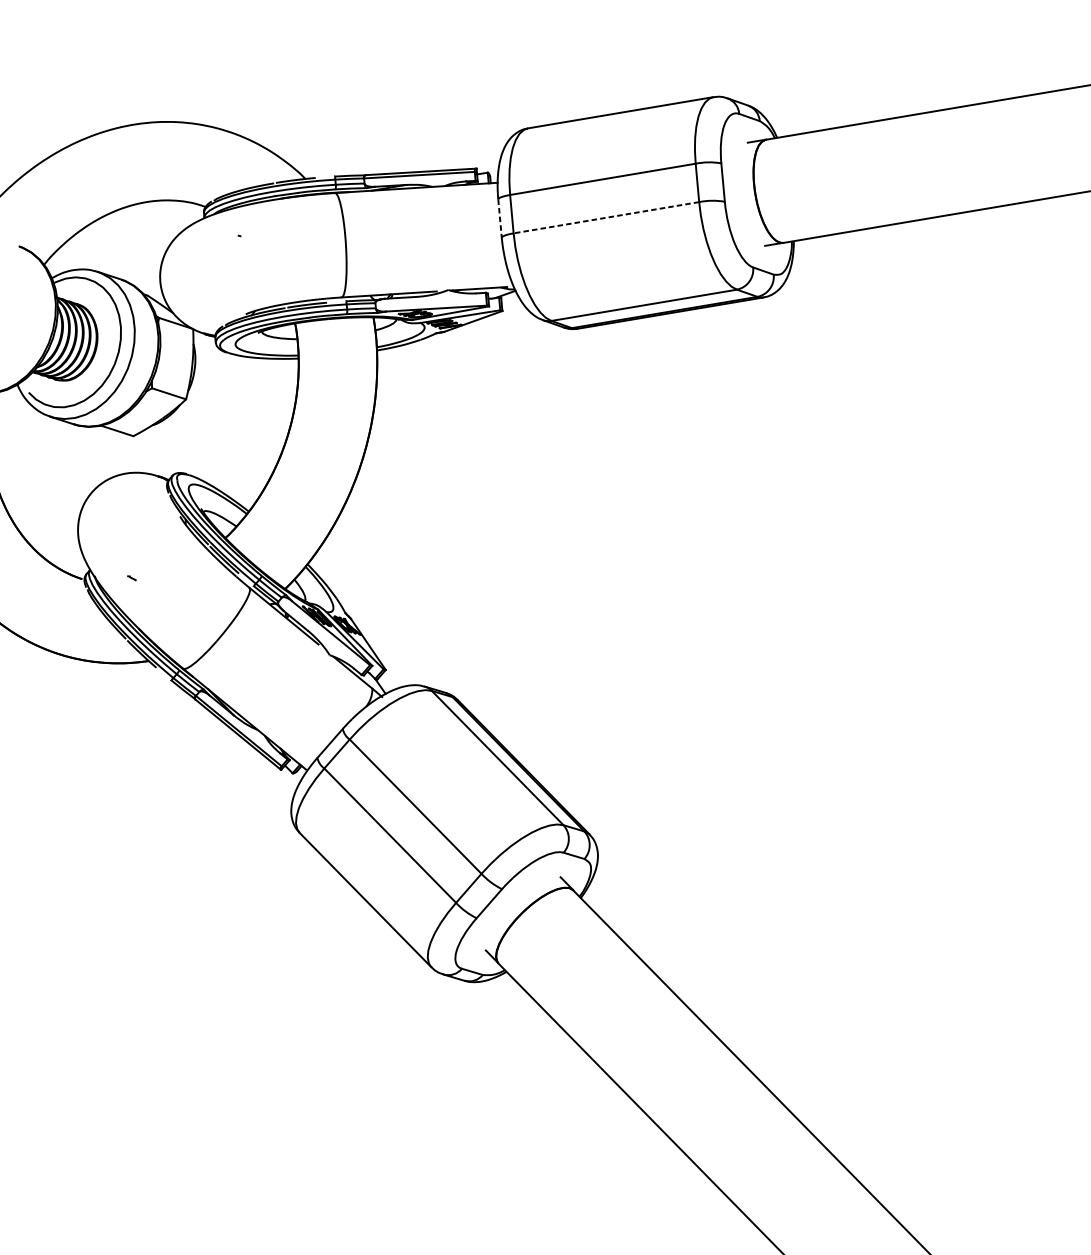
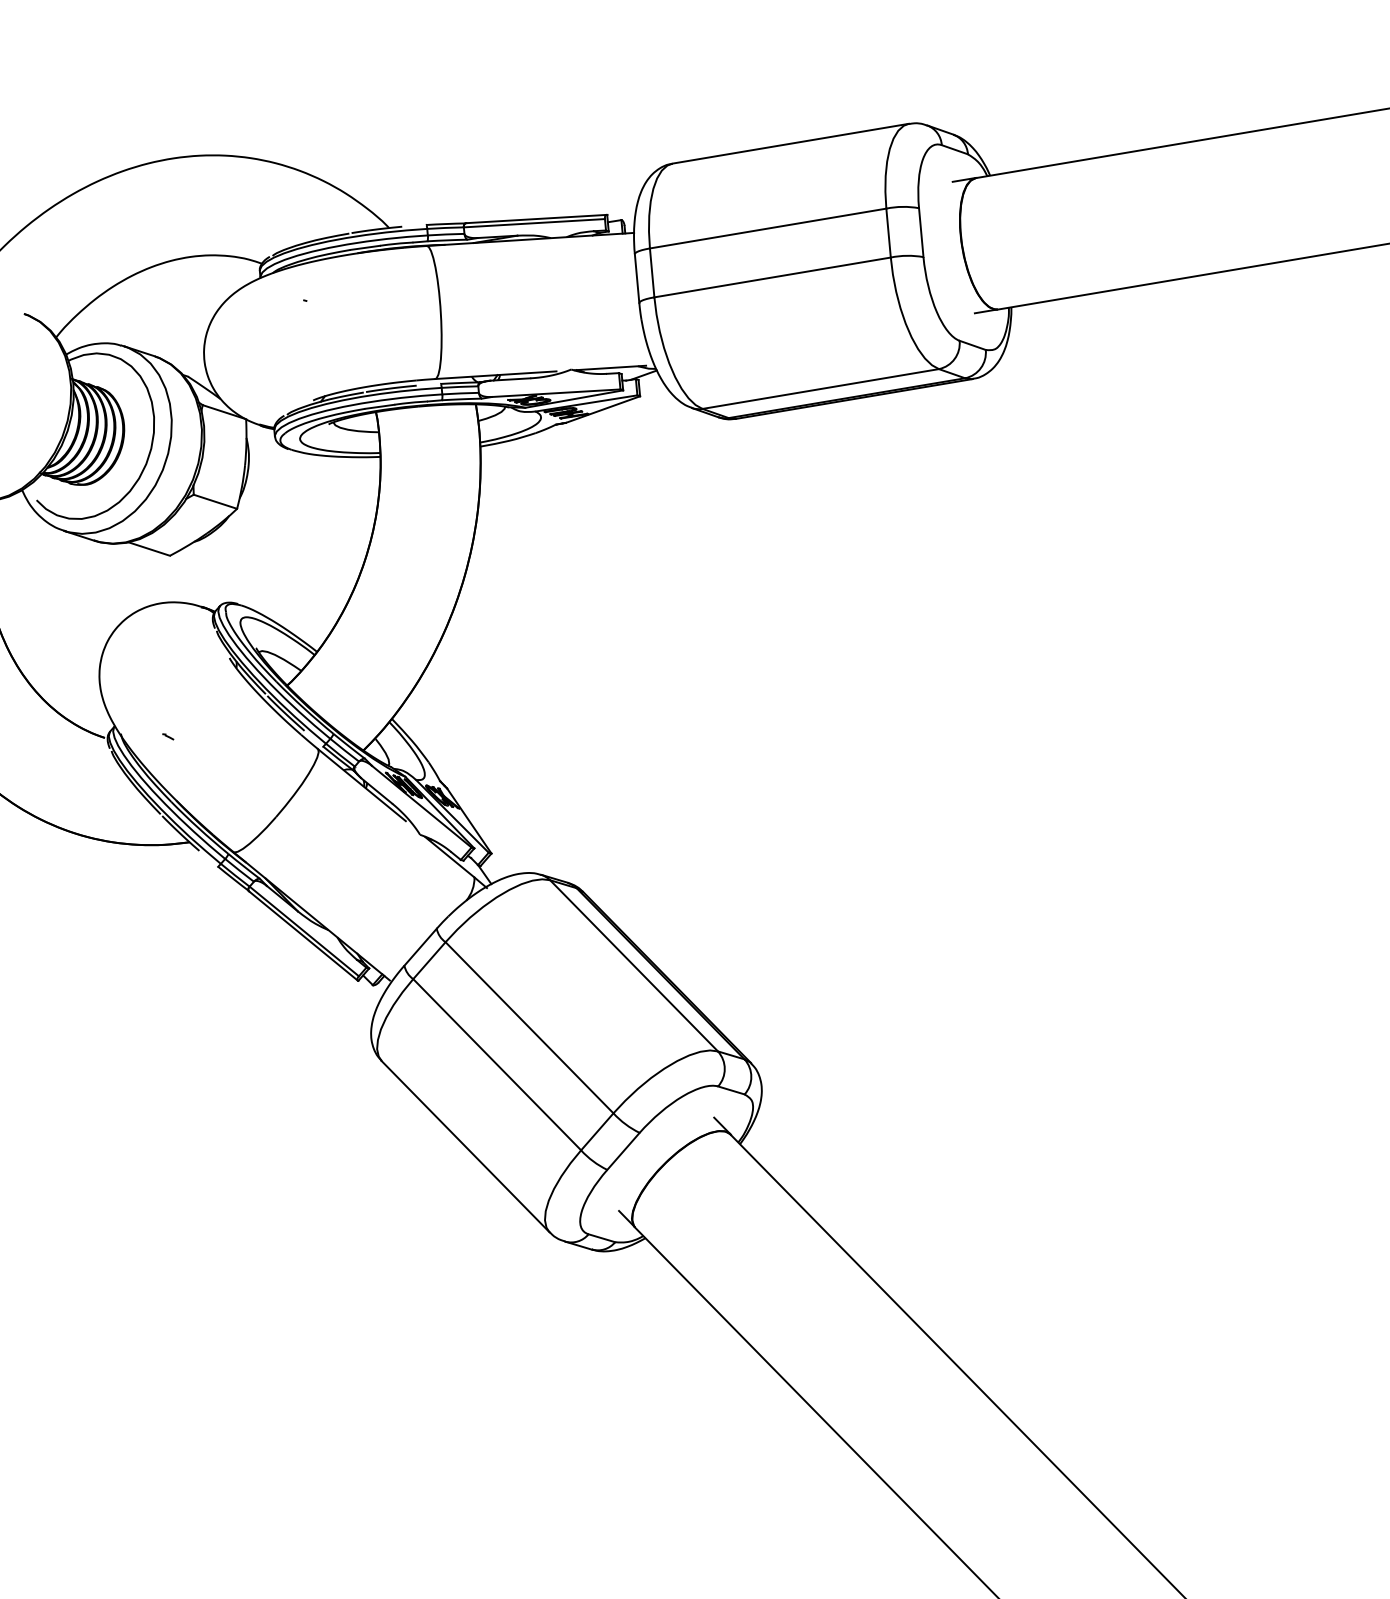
line: (606, 217) -> (772, 277), dashed -> solid
line: (500, 218) -> (637, 278), dashed -> solid

